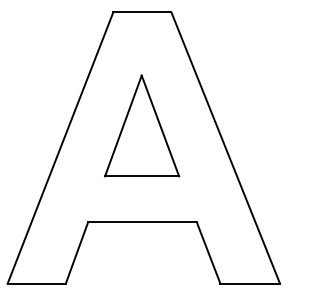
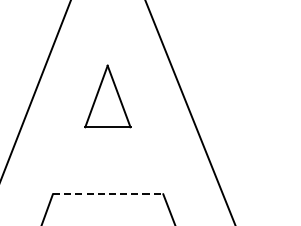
part: (142, 125) -> (108, 95), size x0.6
line: (142, 222) -> (108, 194), solid -> dashed

